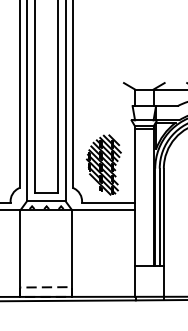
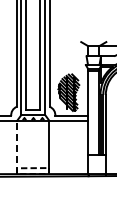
line: (20, 253) -> (17, 147), solid -> dashed

